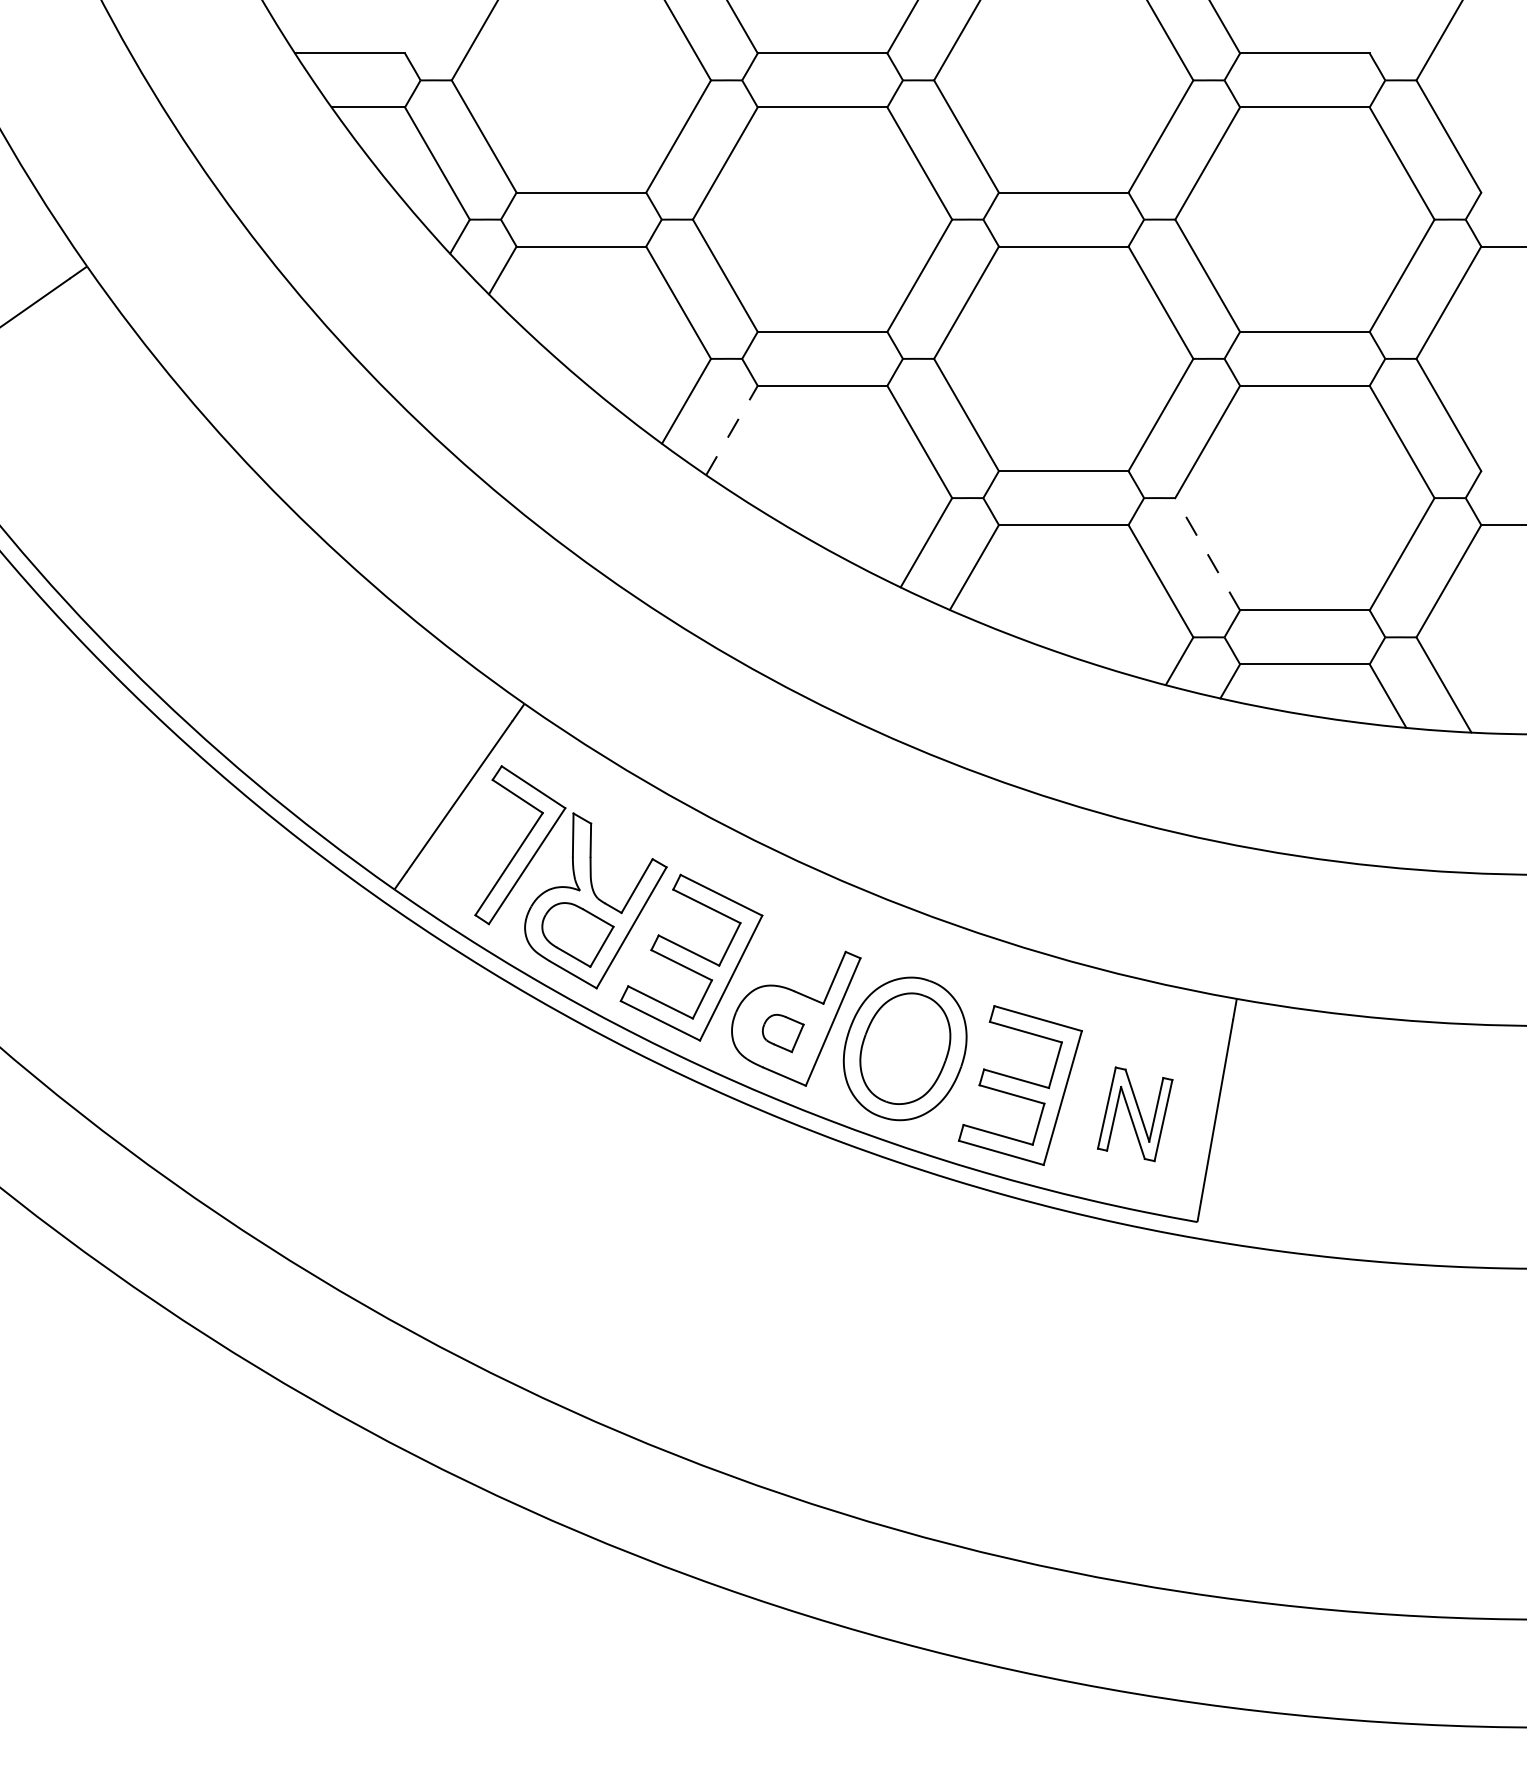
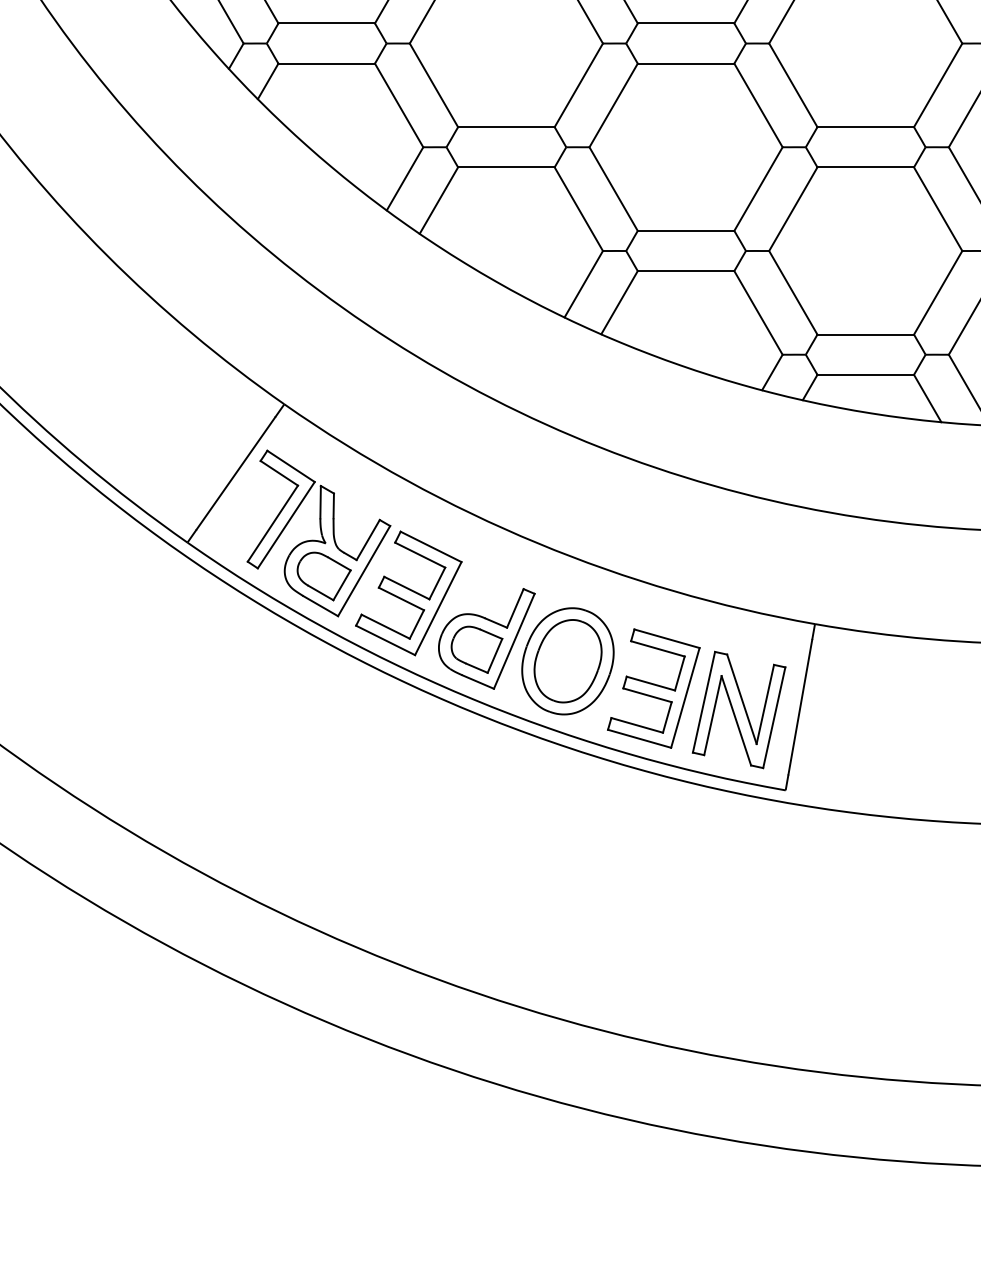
line: (732, 430) -> (439, 200), dashed -> solid
line: (1207, 554) -> (793, 293), dashed -> solid
part: (783, 1033) -> (477, 649), size x1.67
part: (1135, 1114) -> (739, 710), size x1.67

